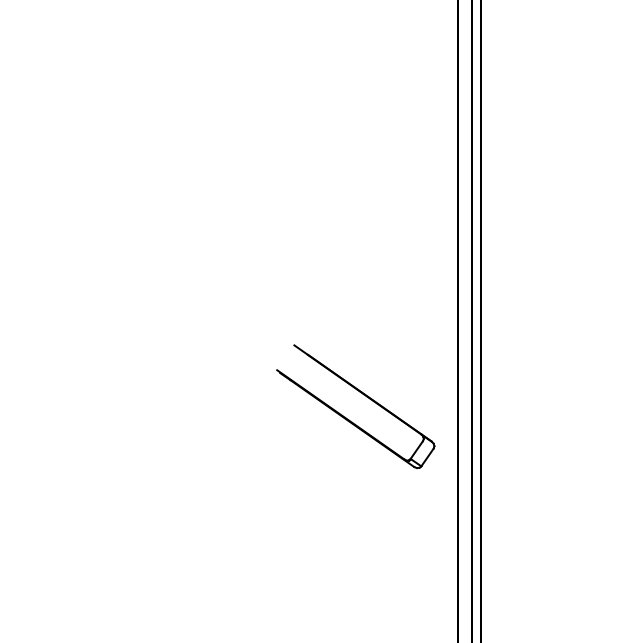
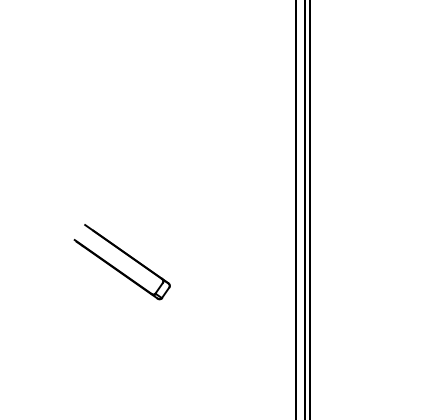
part: (347, 417) -> (117, 268), moved

